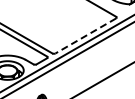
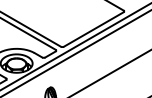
line: (85, 35) -> (93, 29), dashed -> solid

